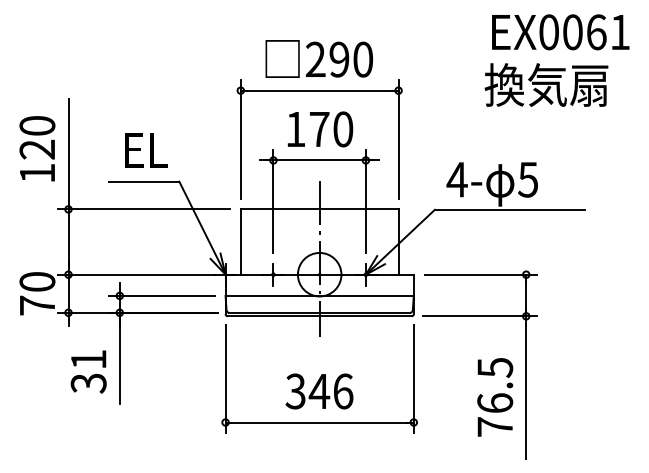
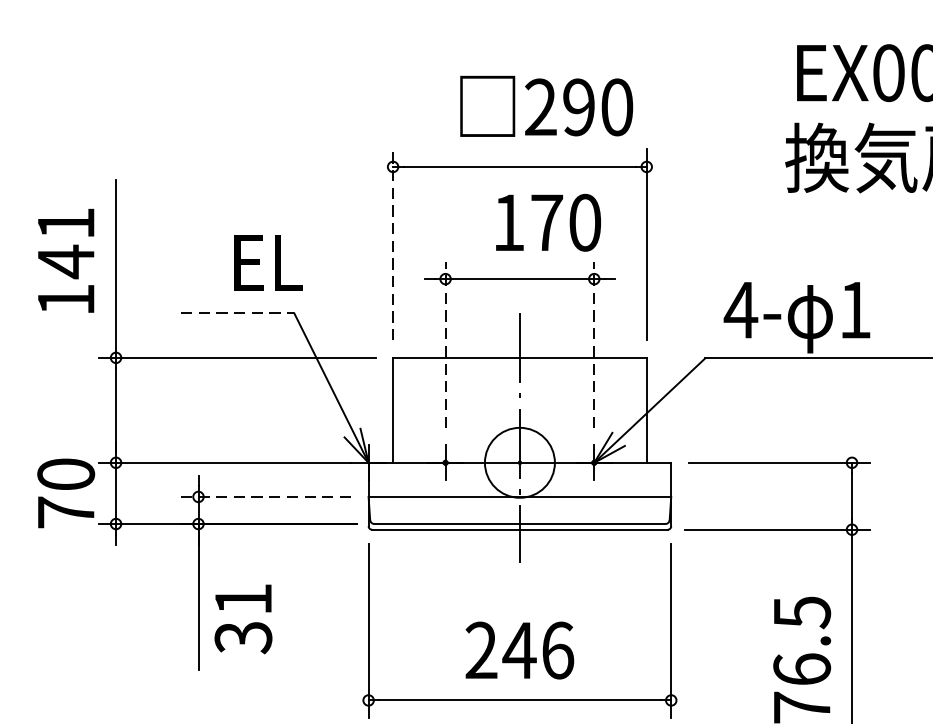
text: (318, 58) -> (545, 105), moved
text: (320, 129) -> (548, 222), moved
text: (37, 138) -> (66, 243), 120 -> 141
line: (240, 138) -> (392, 243), solid -> dashed
text: (146, 150) -> (268, 263), moved
text: (527, 179) -> (854, 309), 5 -> 1
line: (144, 181) -> (238, 312), solid -> dashed
line: (273, 201) -> (445, 345), solid -> dashed
line: (365, 201) -> (593, 345), solid -> dashed
line: (161, 295) -> (265, 496), solid -> dashed
text: (88, 371) -> (243, 618), moved
text: (295, 391) -> (481, 650), 346 -> 246

